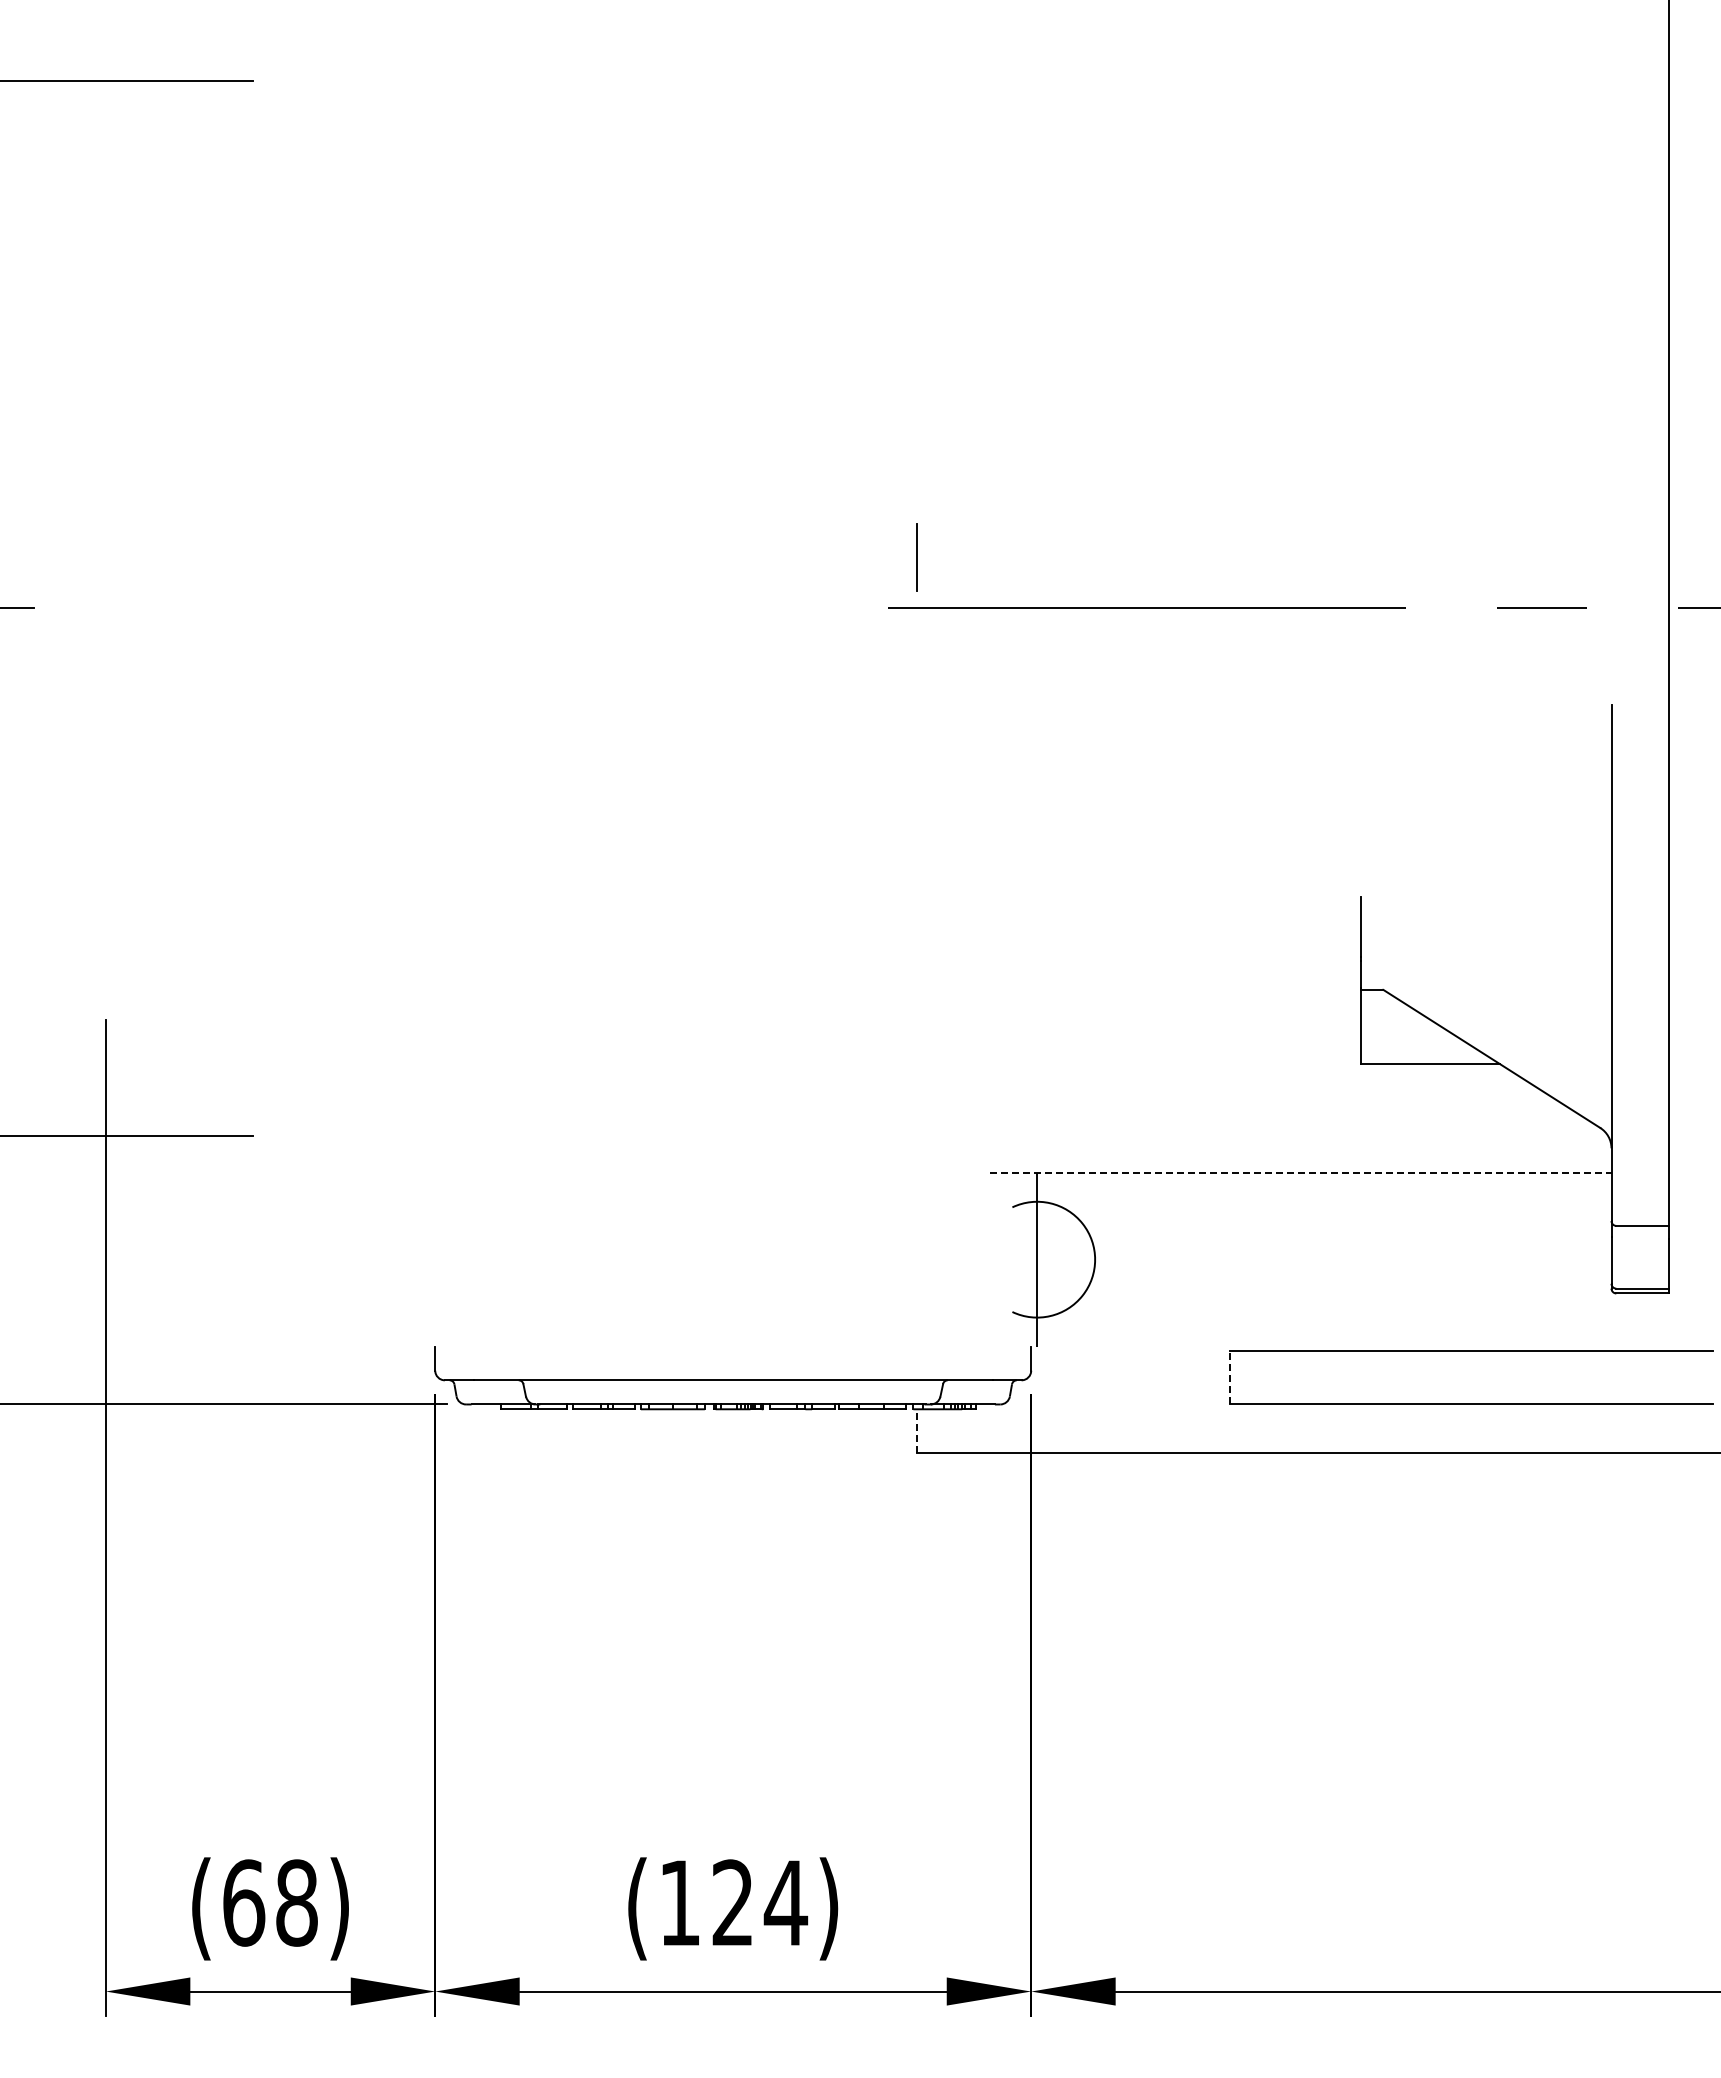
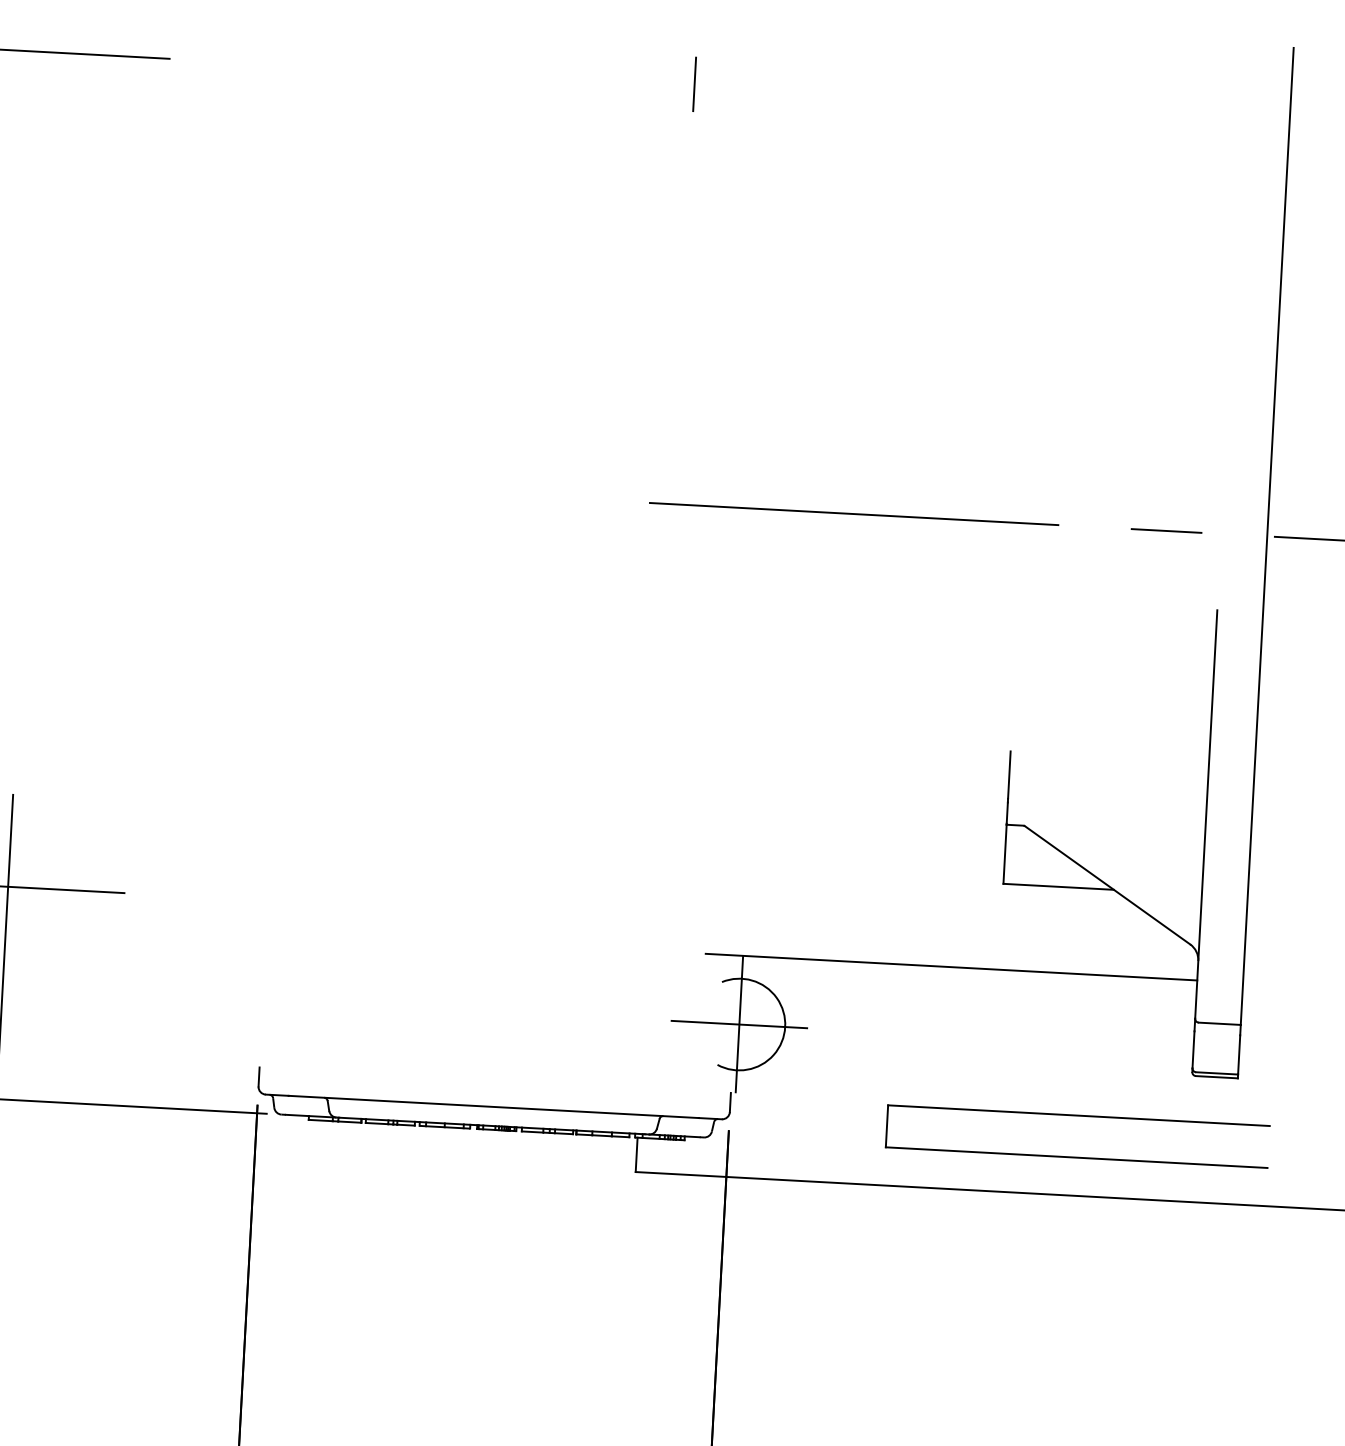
line: (916, 557) -> (694, 84), moved
line: (1300, 1172) -> (951, 966), dashed -> solid
line: (1037, 1259) -> (739, 1024), added
line: (1230, 1377) -> (887, 1126), dashed -> solid
line: (916, 1431) -> (636, 1155), dashed -> solid

